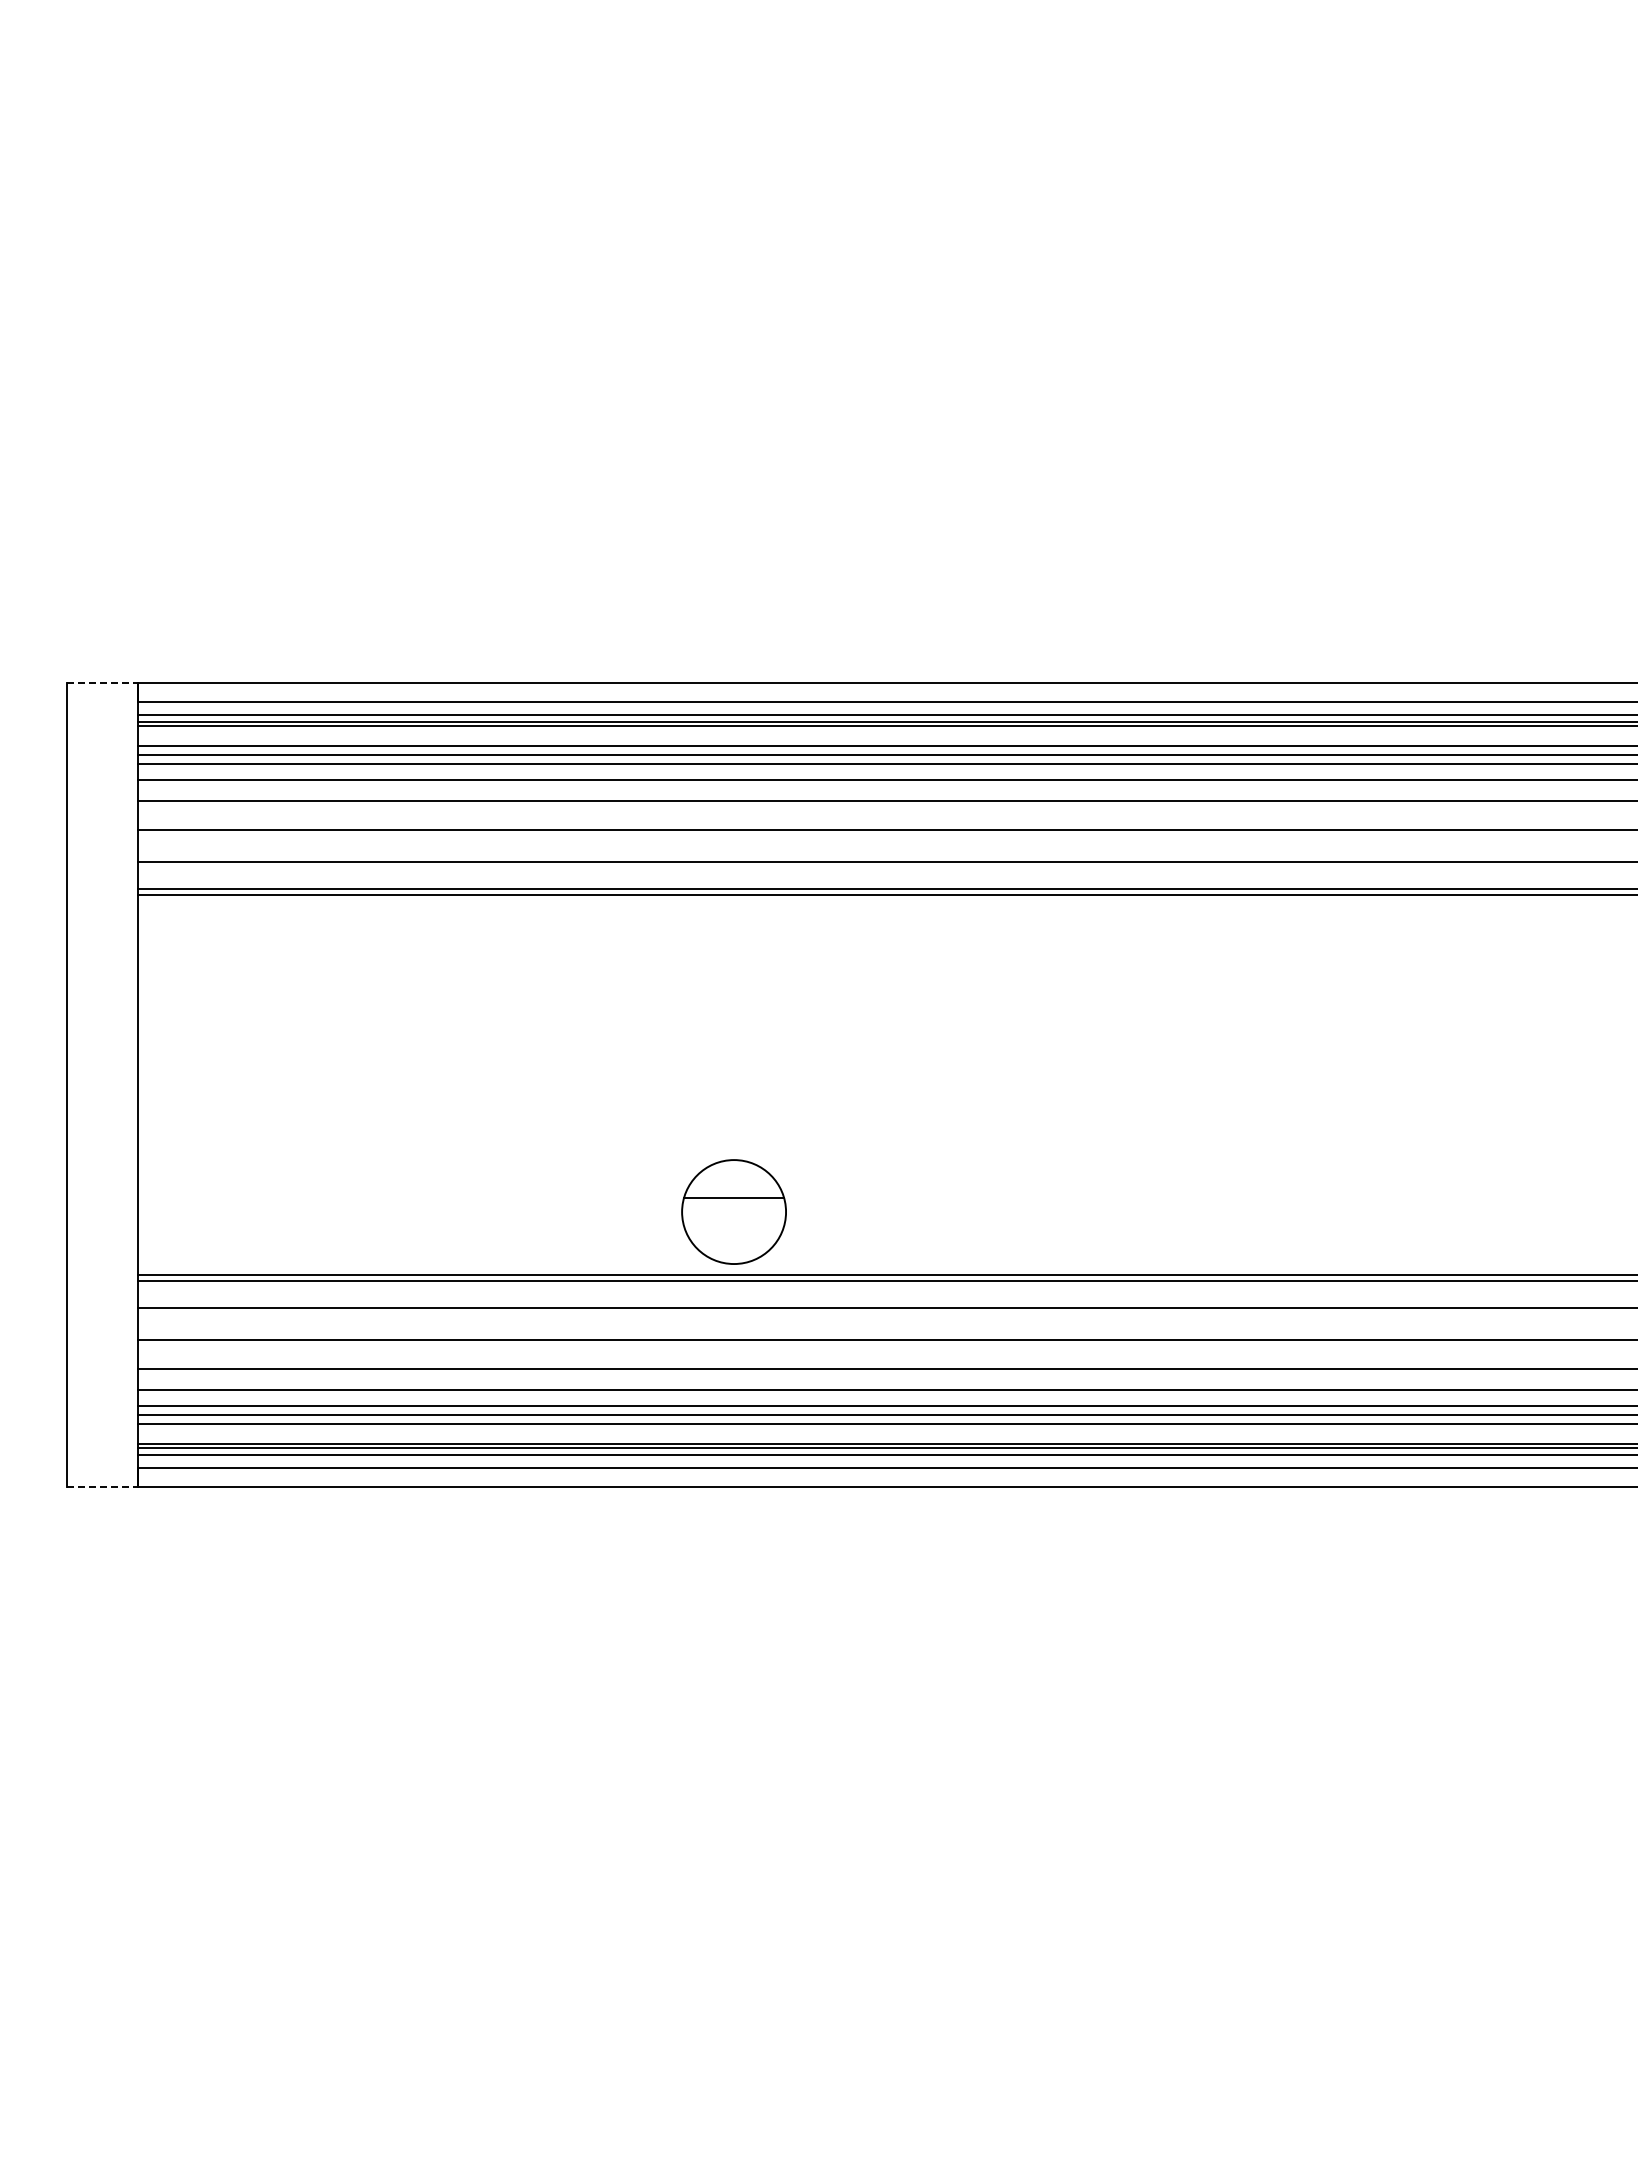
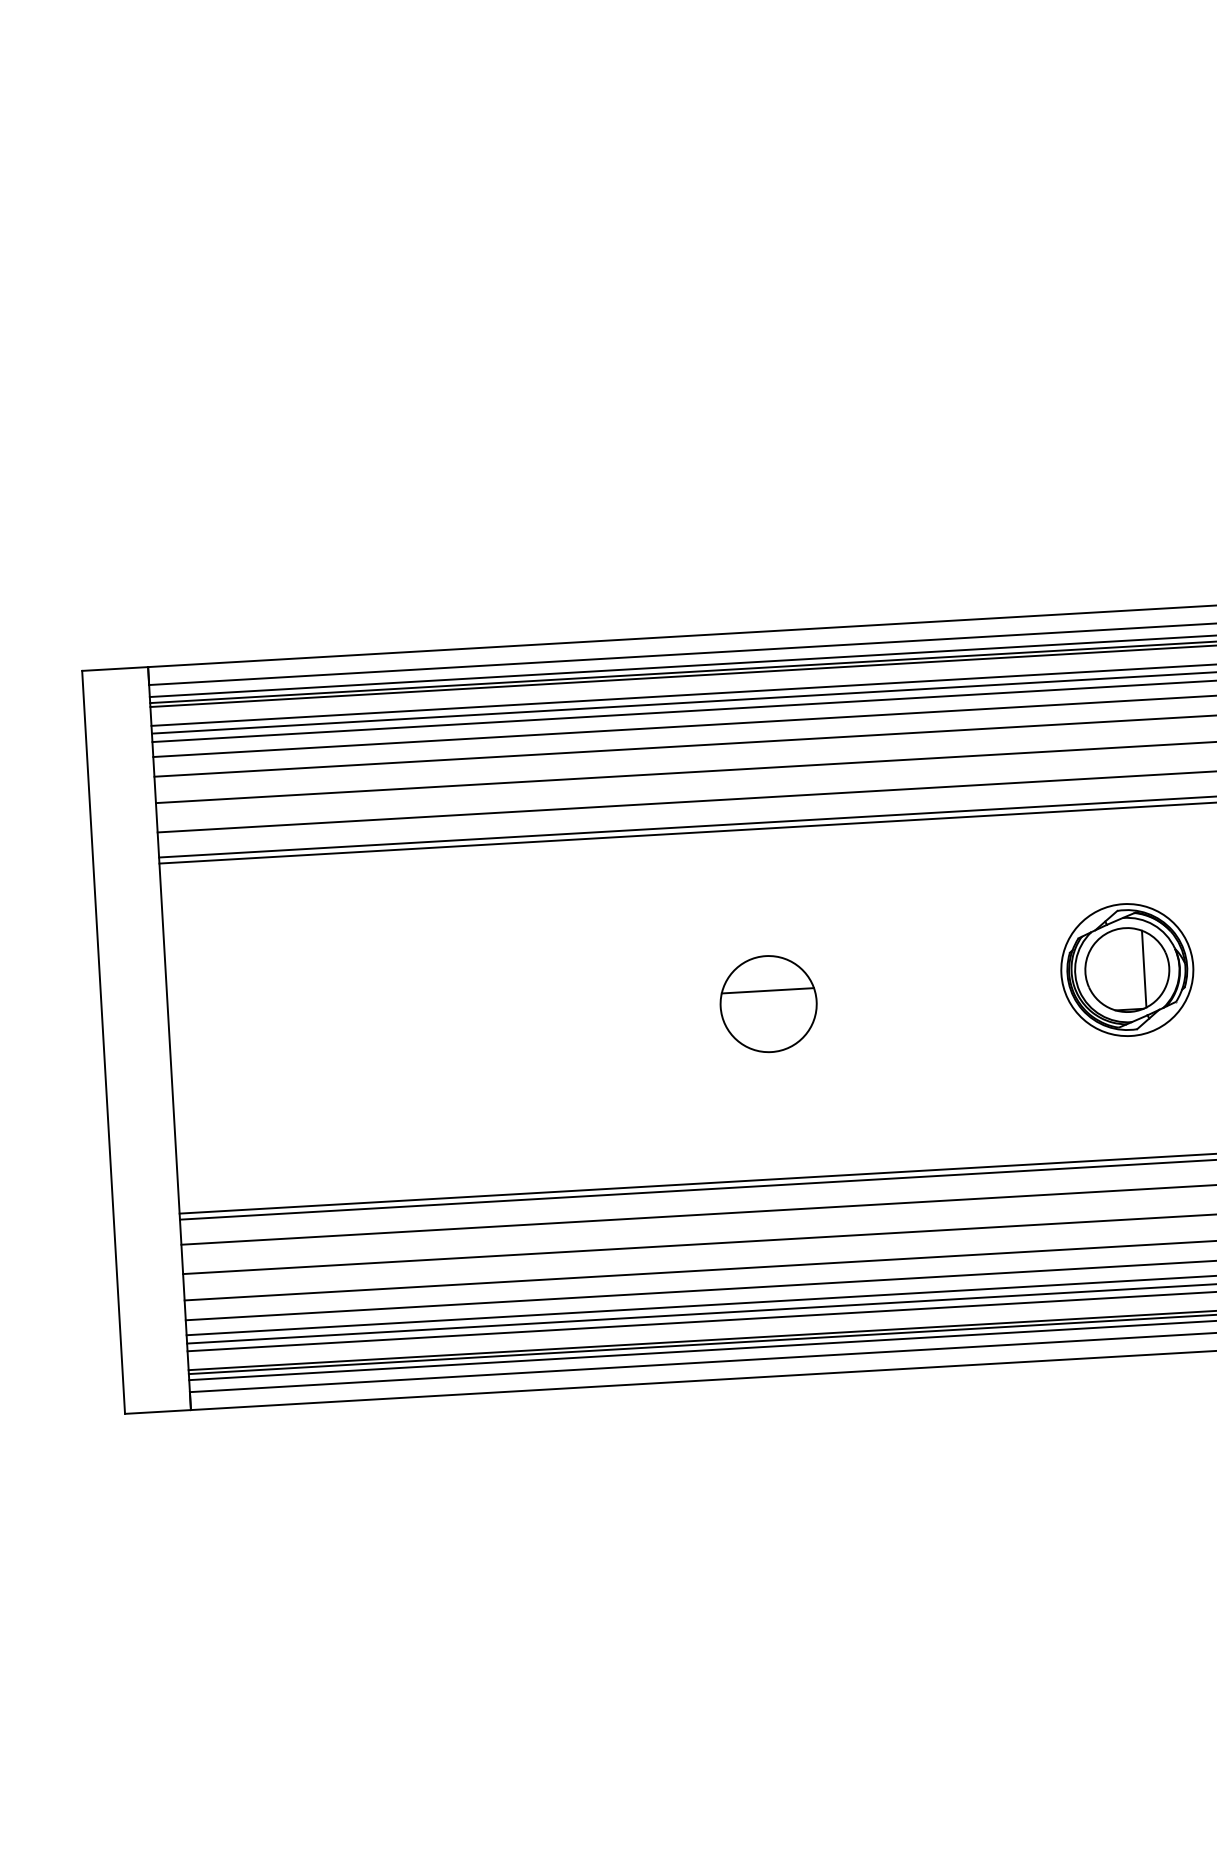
line: (102, 682) -> (115, 668), dashed -> solid
part: (1176, 1070) -> (1127, 969), added
part: (733, 1211) -> (768, 1003), moved
line: (102, 1487) -> (158, 1412), dashed -> solid

